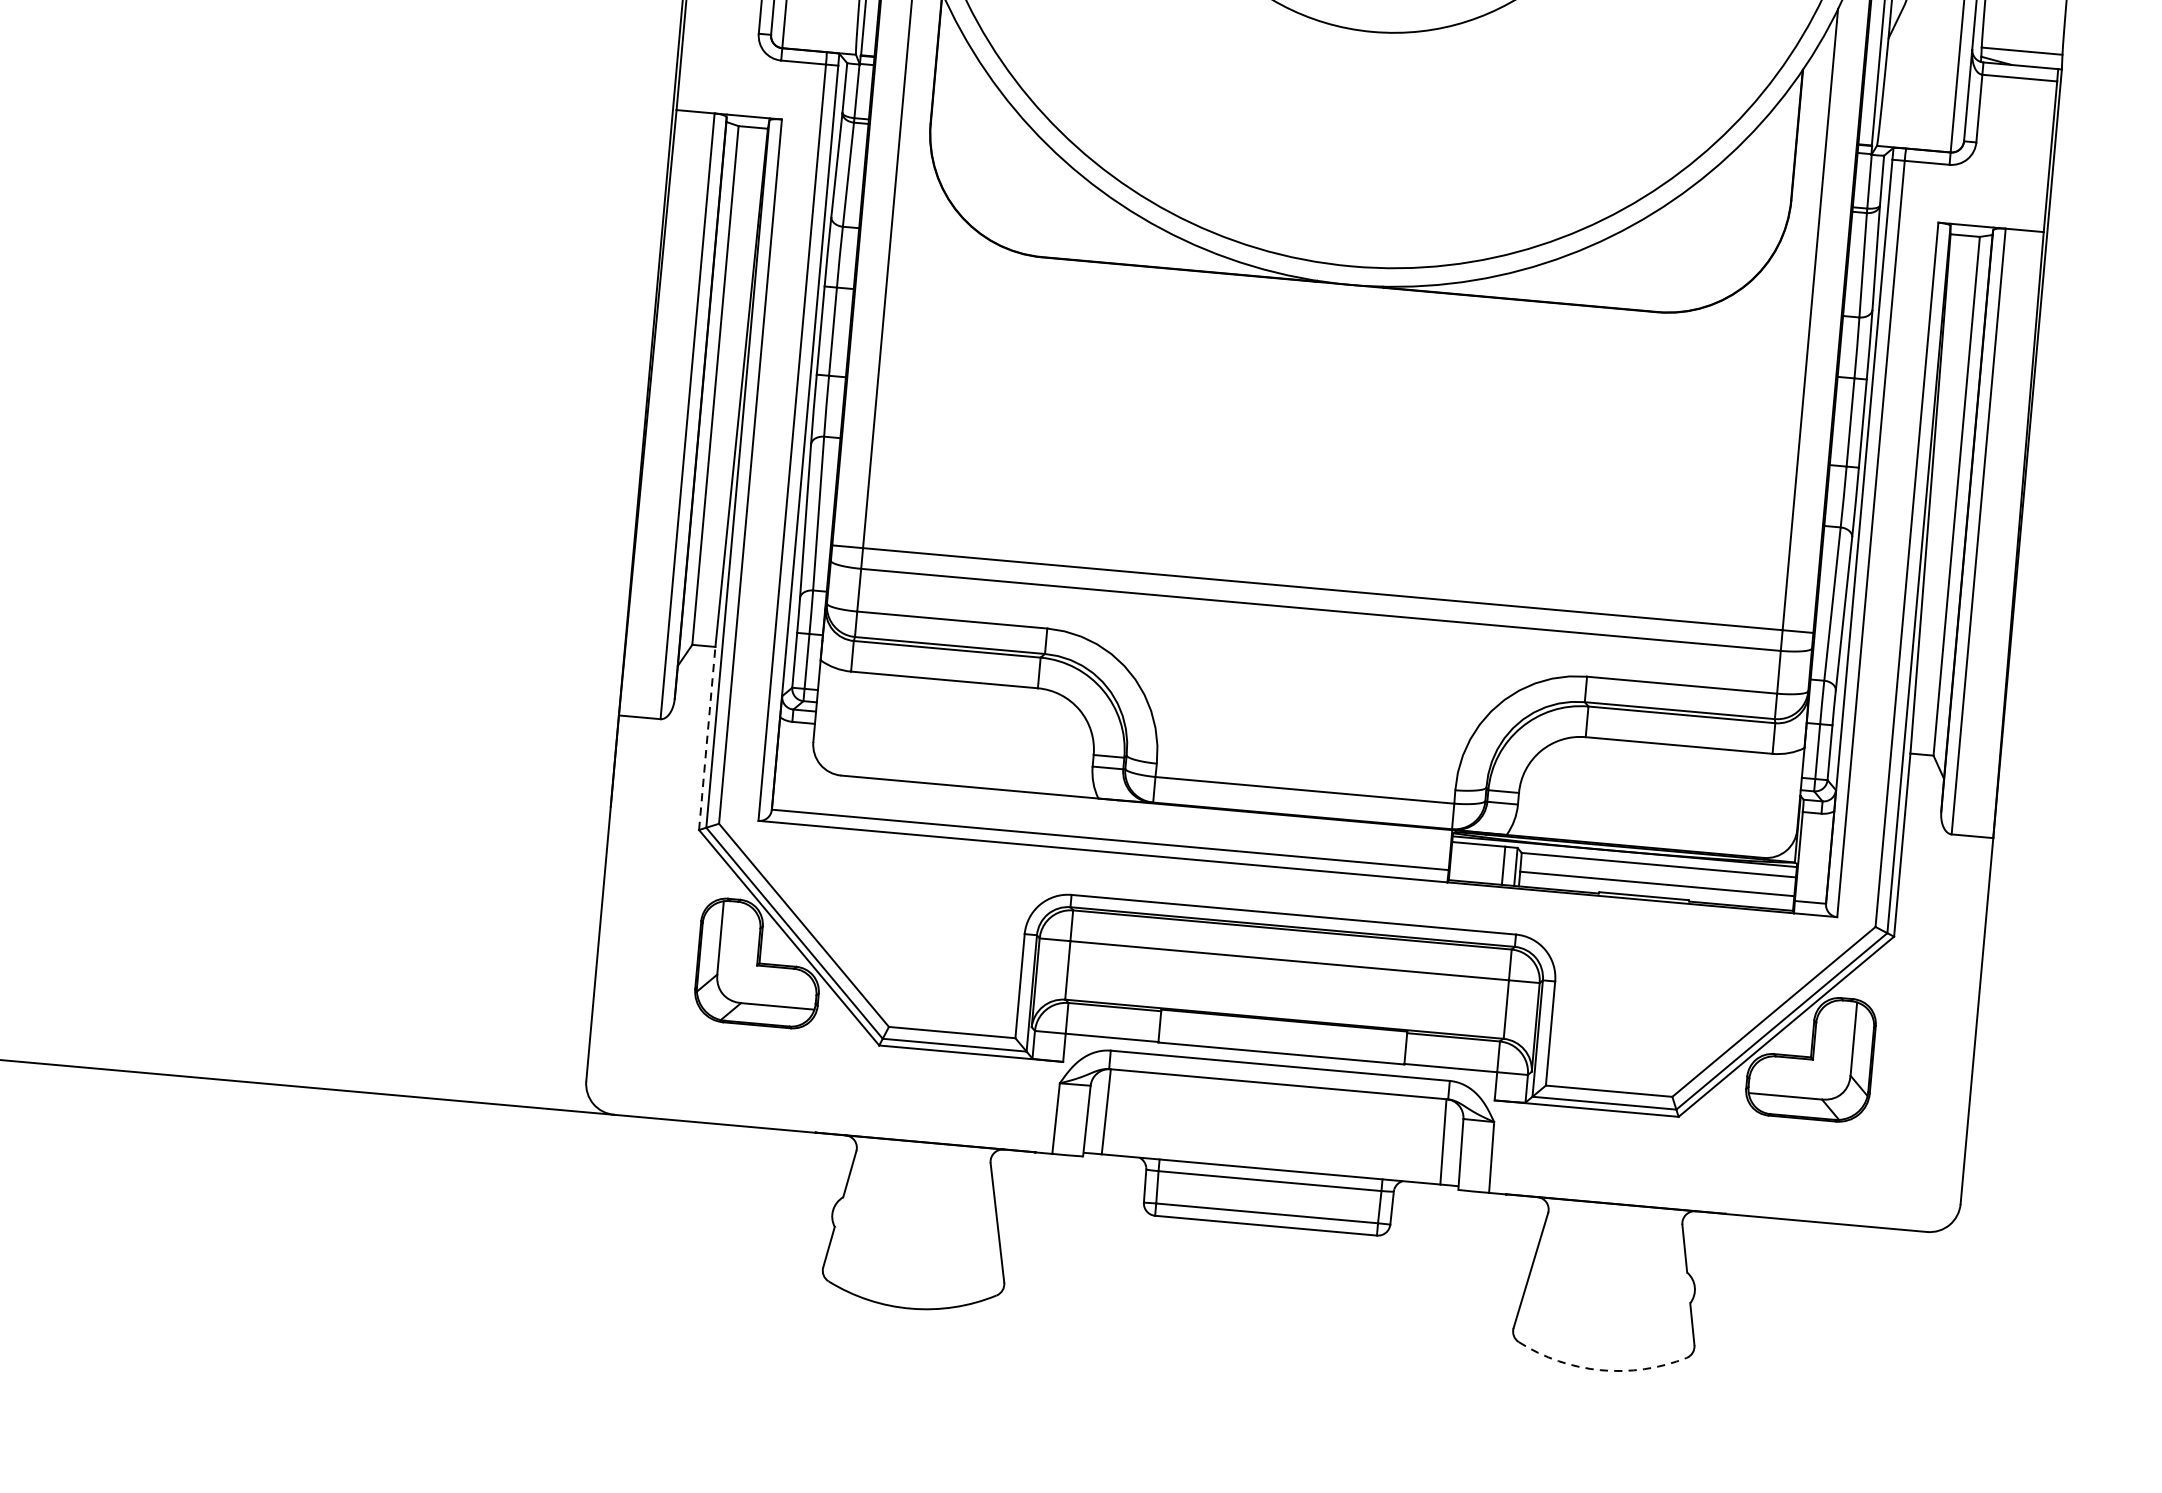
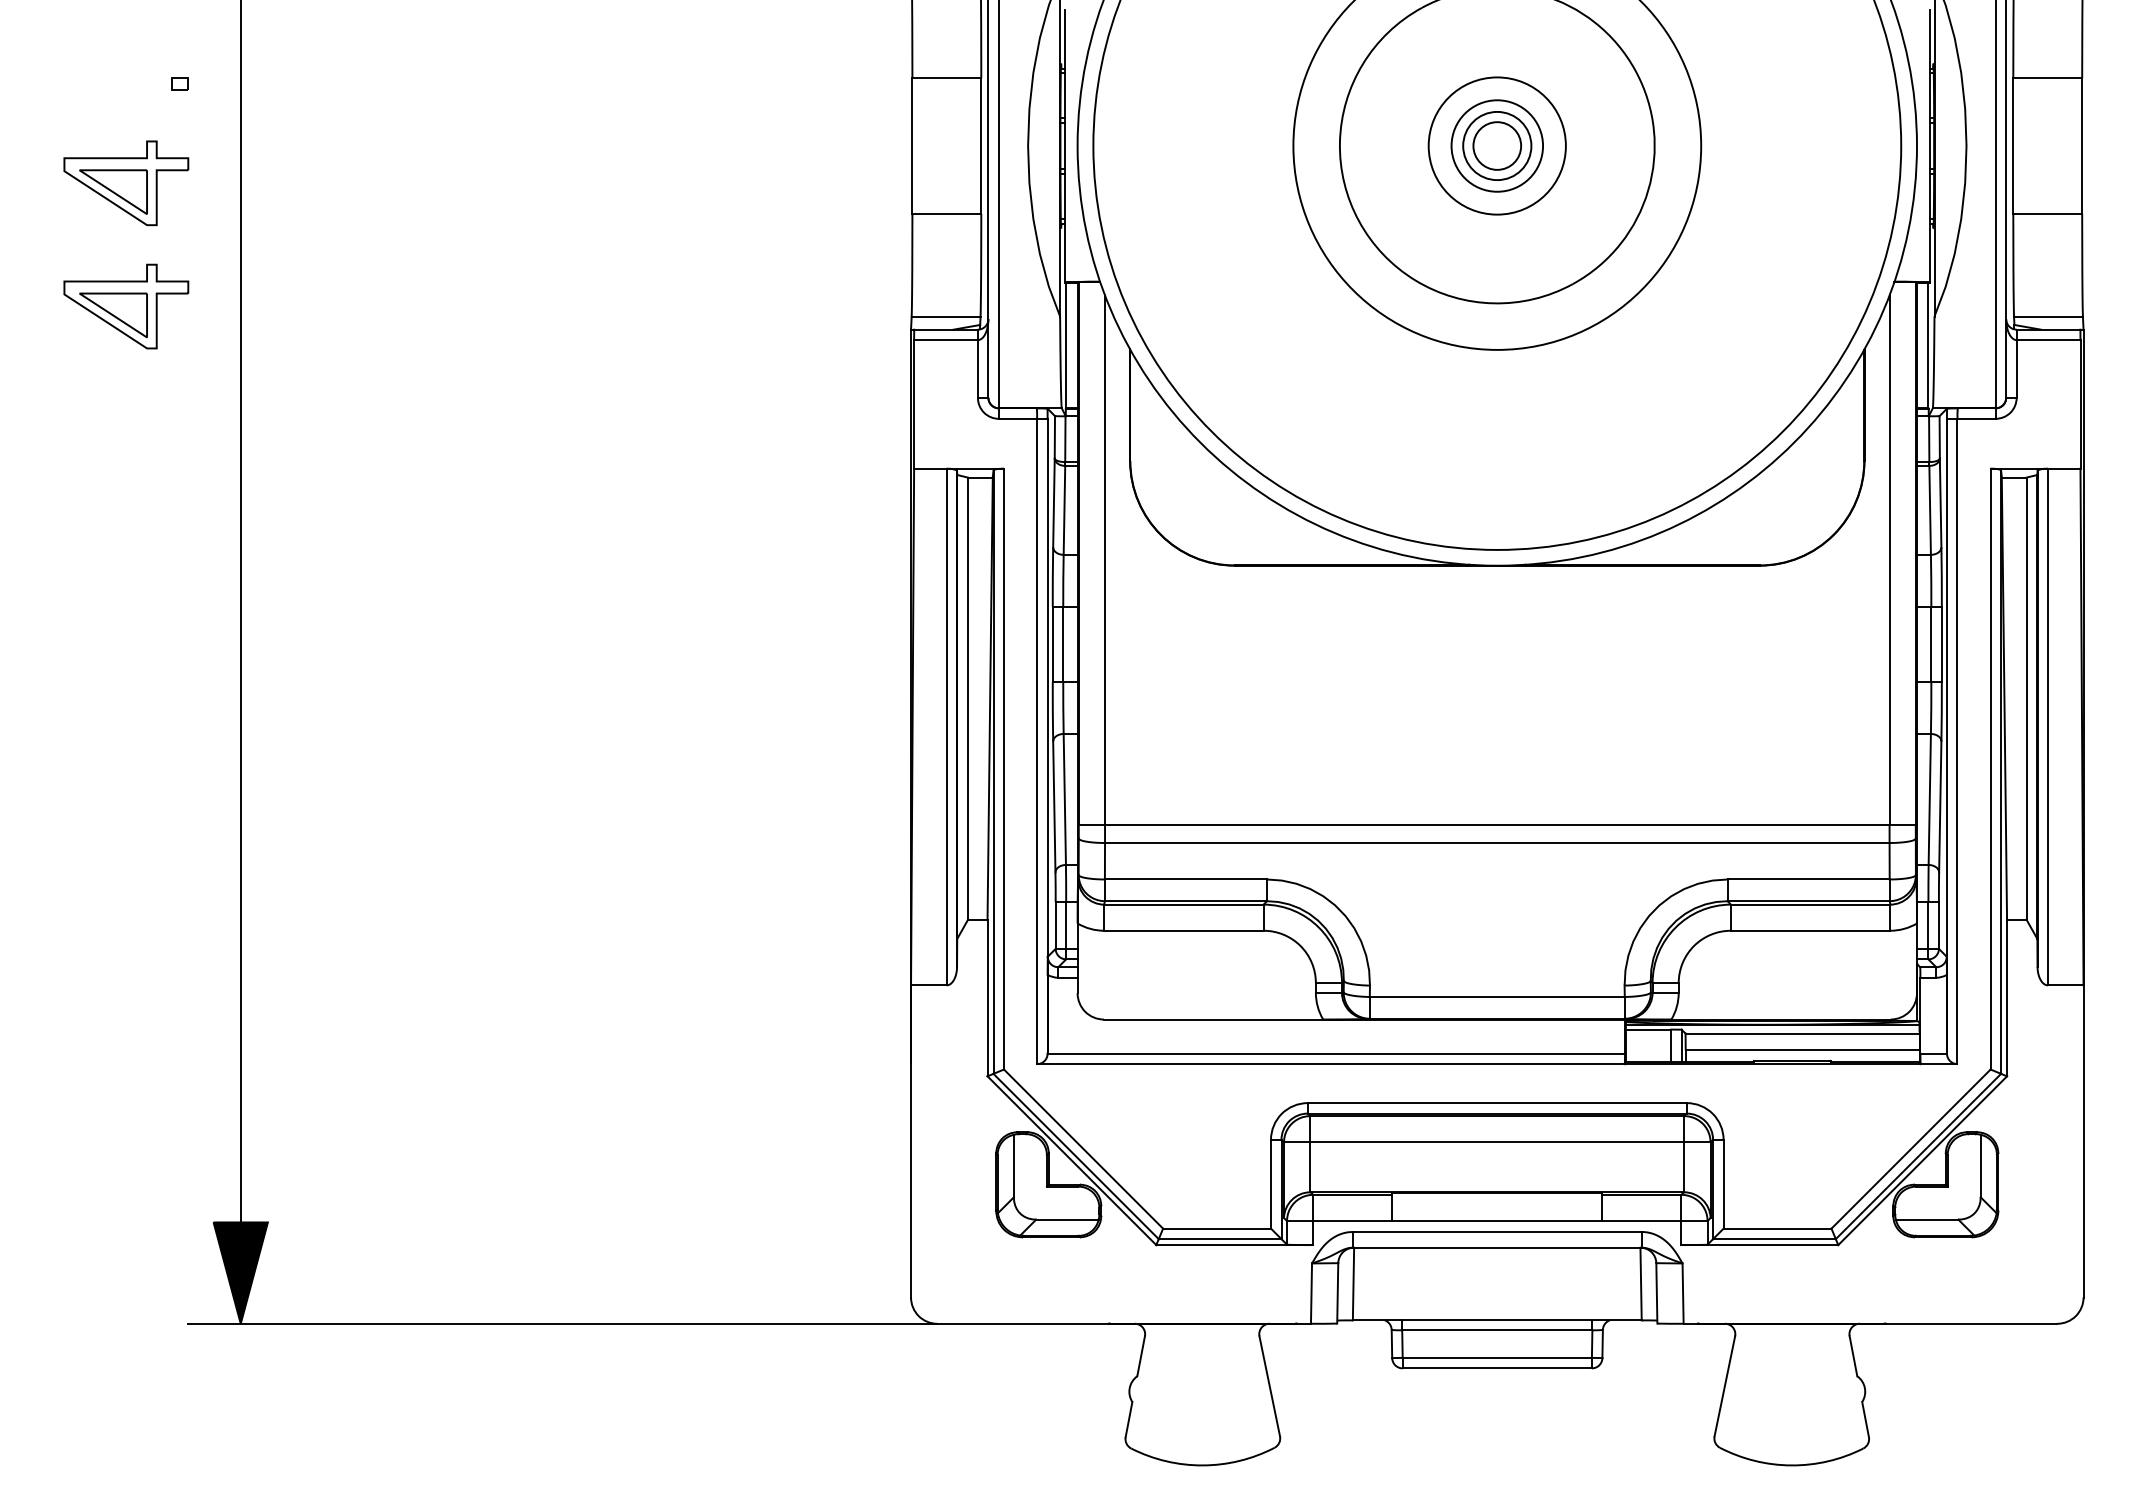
line: (707, 737) -> (987, 997), dashed -> solid
arc: (1600, 1370) -> (1791, 1465), dashed -> solid

